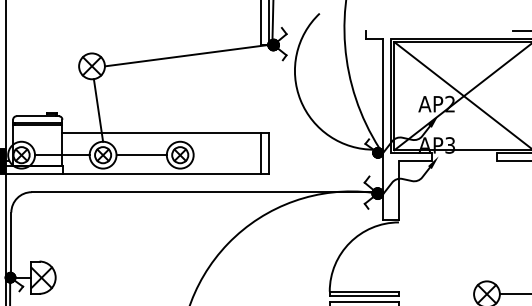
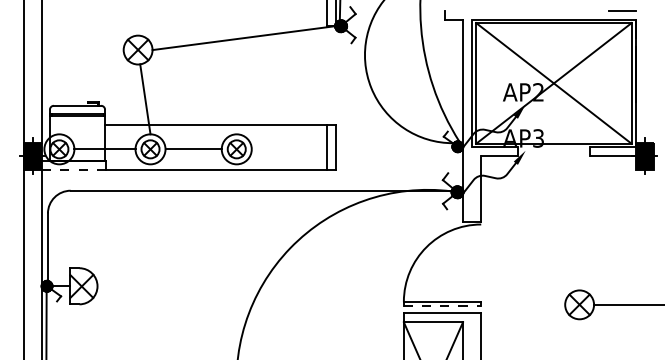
line: (34, 174) -> (73, 170), solid -> dashed
line: (364, 295) -> (442, 306), solid -> dashed

